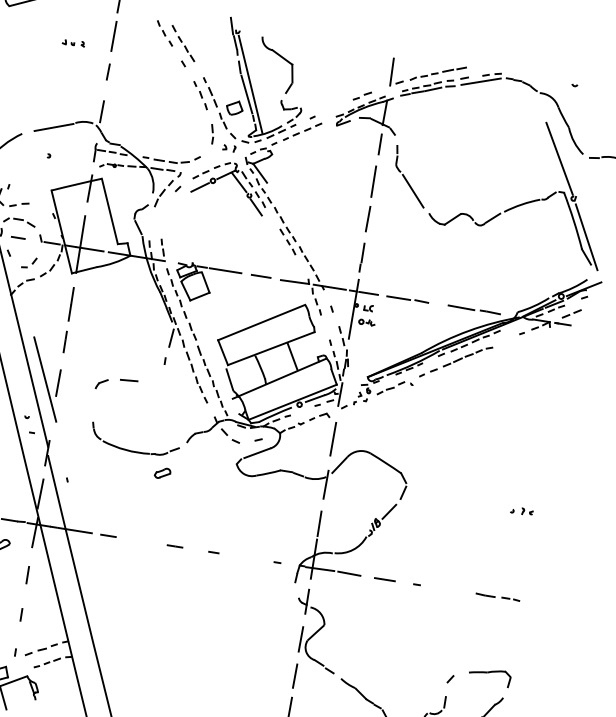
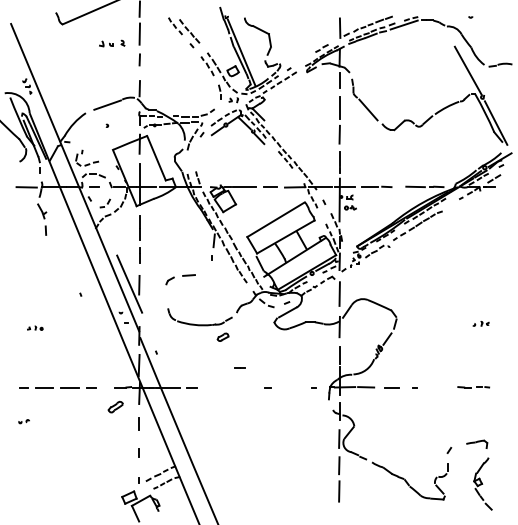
part: (73, 41) -> (111, 42), size x1.6
line: (174, 546) -> (239, 367), moved
part: (489, 676) -> (476, 444), size x0.7

